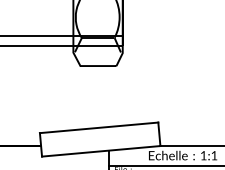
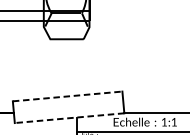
line: (99, 127) -> (67, 96), solid -> dashed
line: (100, 151) -> (68, 118), solid -> dashed

